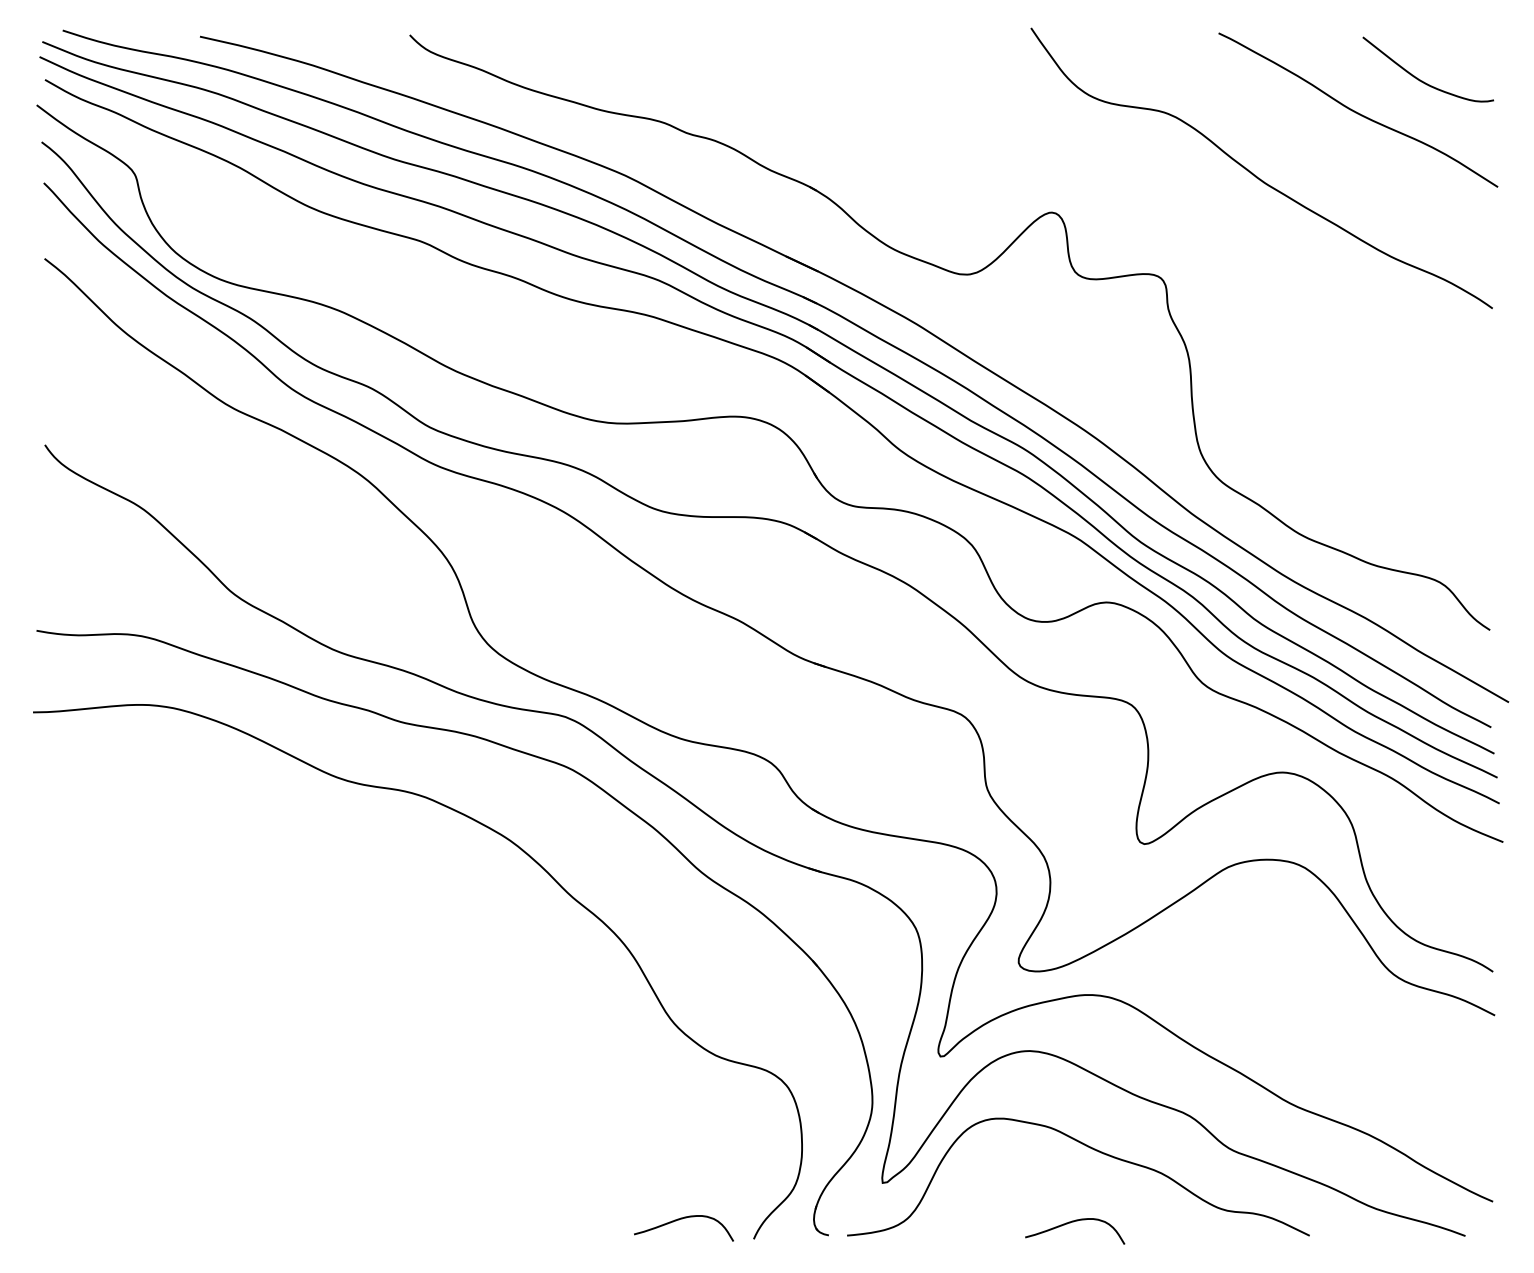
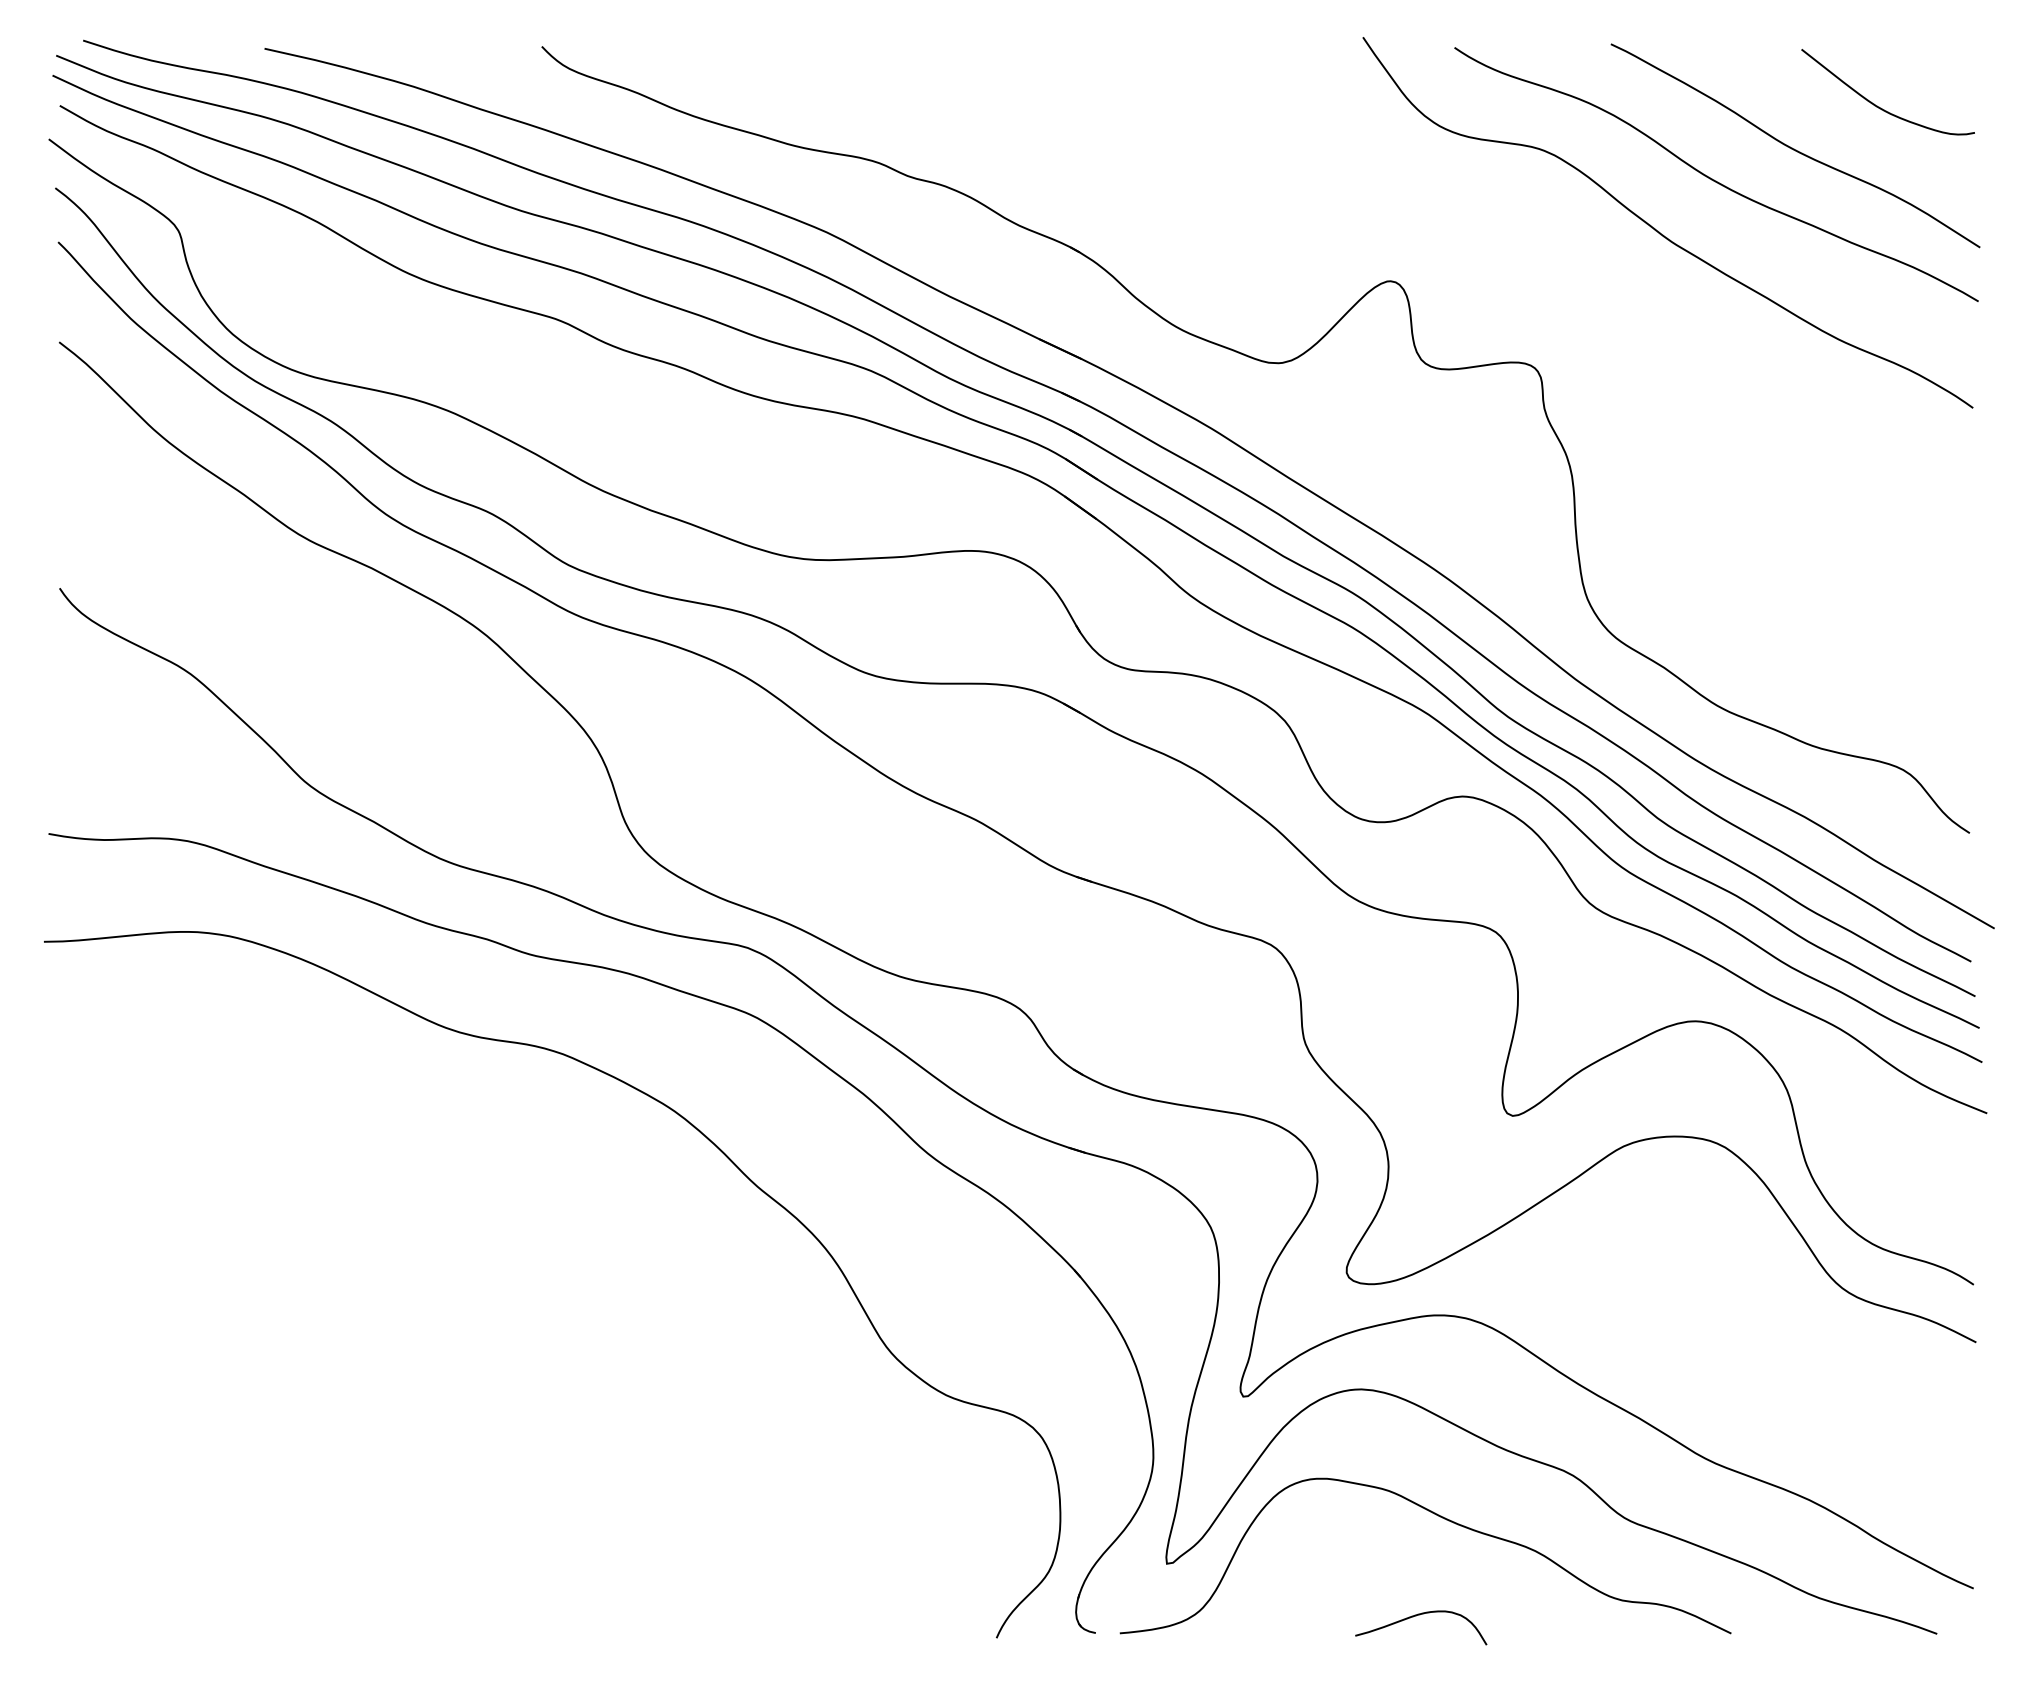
curve: (1296, 135) -> (1714, 179), added
curve: (680, 1219) -> (899, 1612), removed

